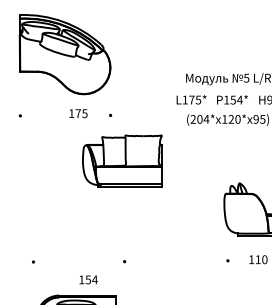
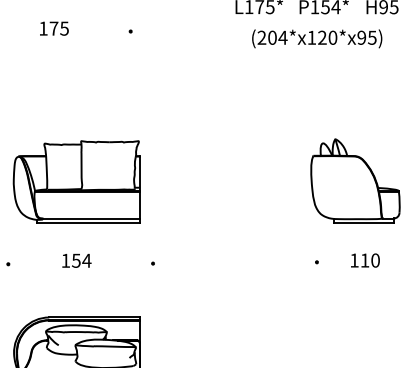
text: (78, 113) -> (54, 28), moved
part: (122, 160) -> (76, 180), moved
text: (88, 279) -> (76, 260), moved

